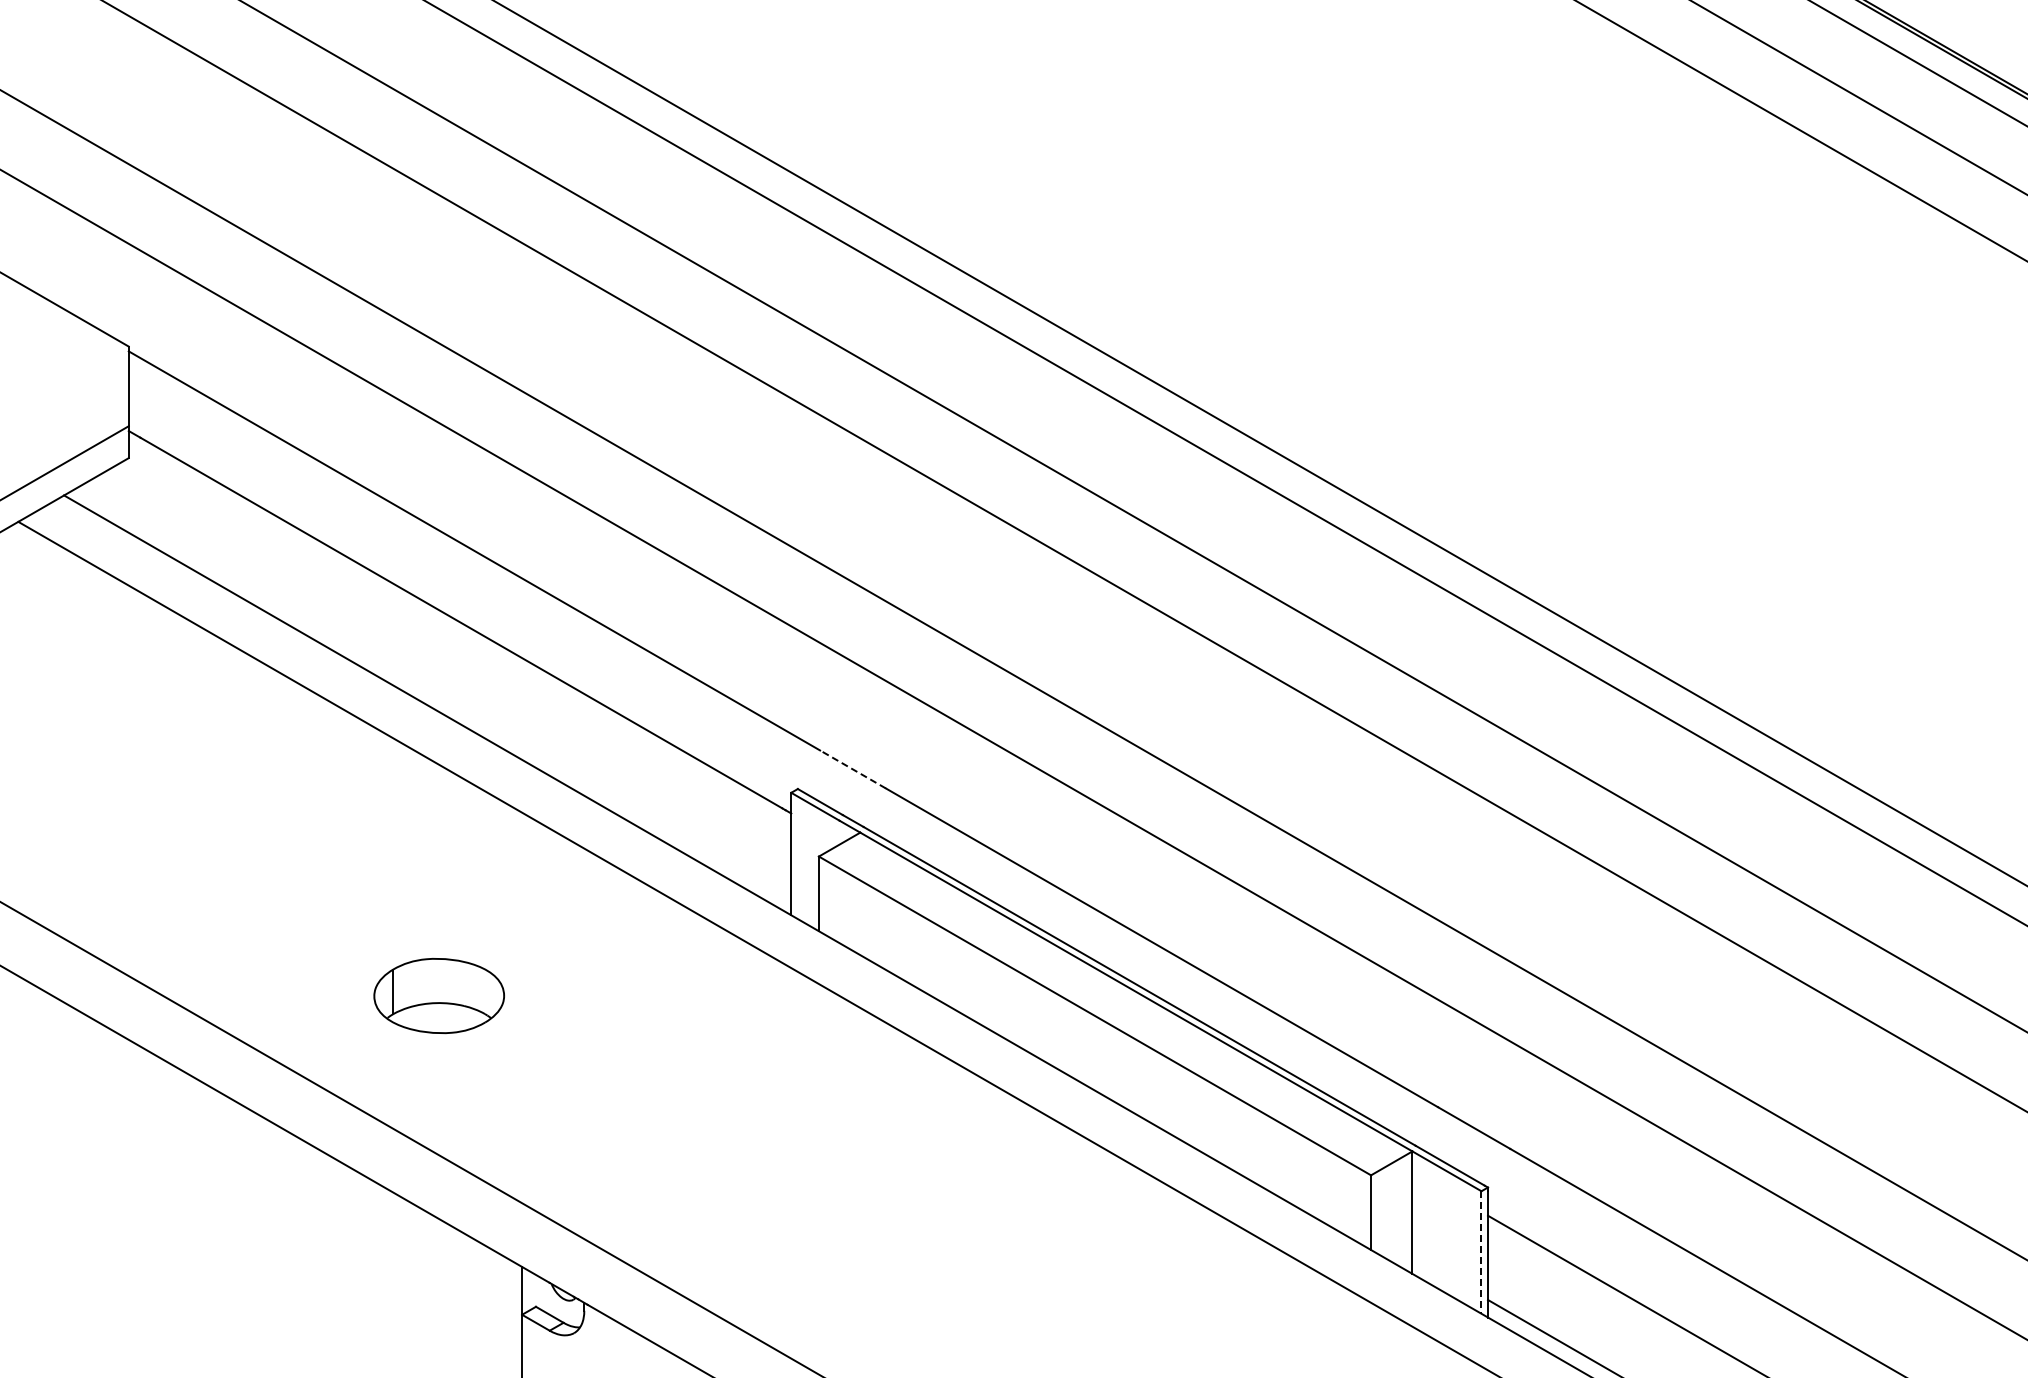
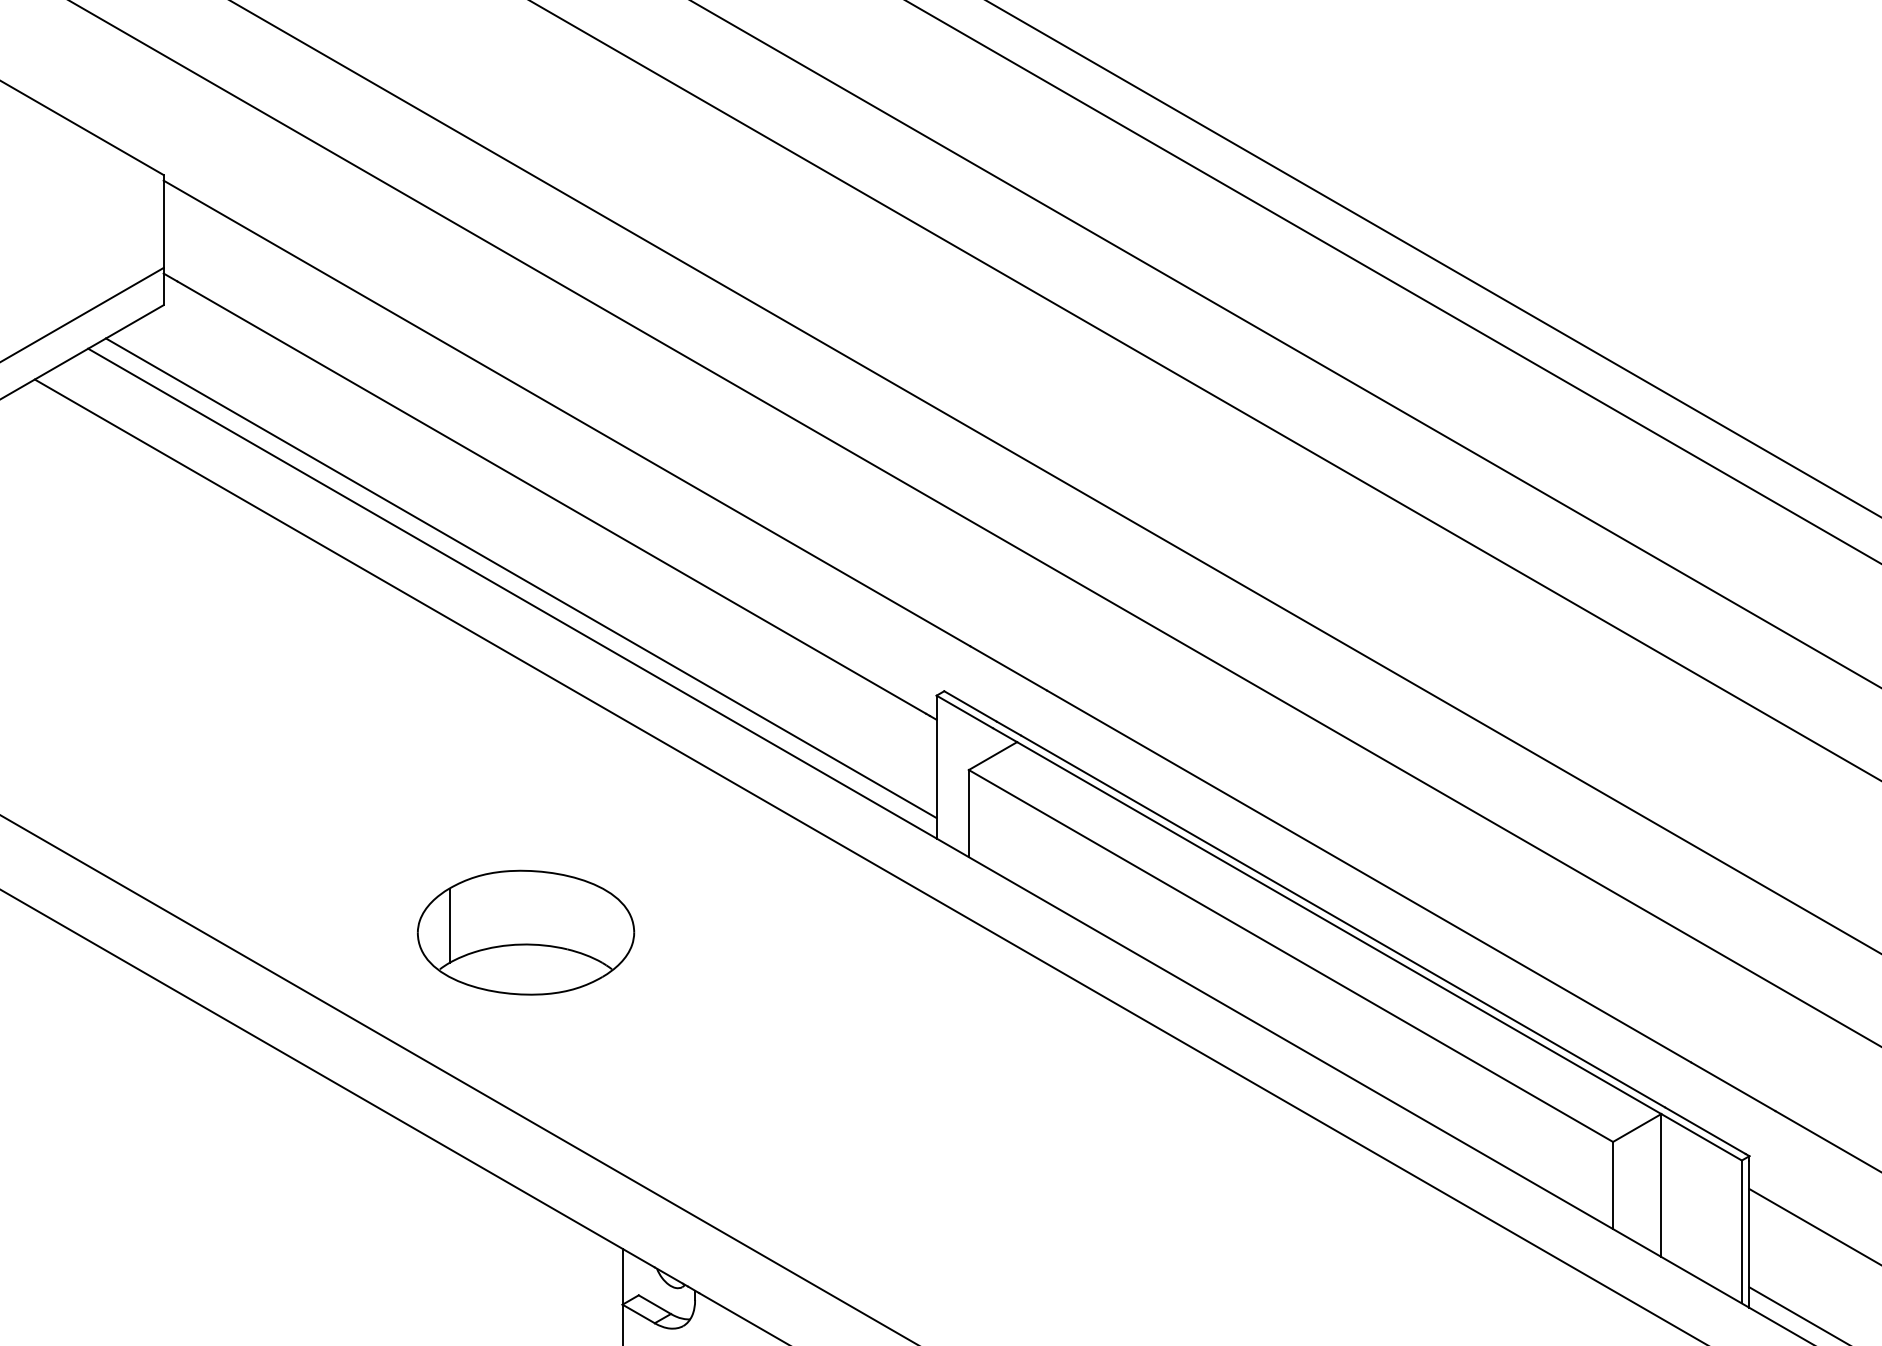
line: (435, 691) -> (521, 577), added
line: (853, 769) -> (1009, 668), dashed -> solid
part: (438, 995) -> (525, 932), size x1.43
line: (1481, 1252) -> (1741, 1231), dashed -> solid

